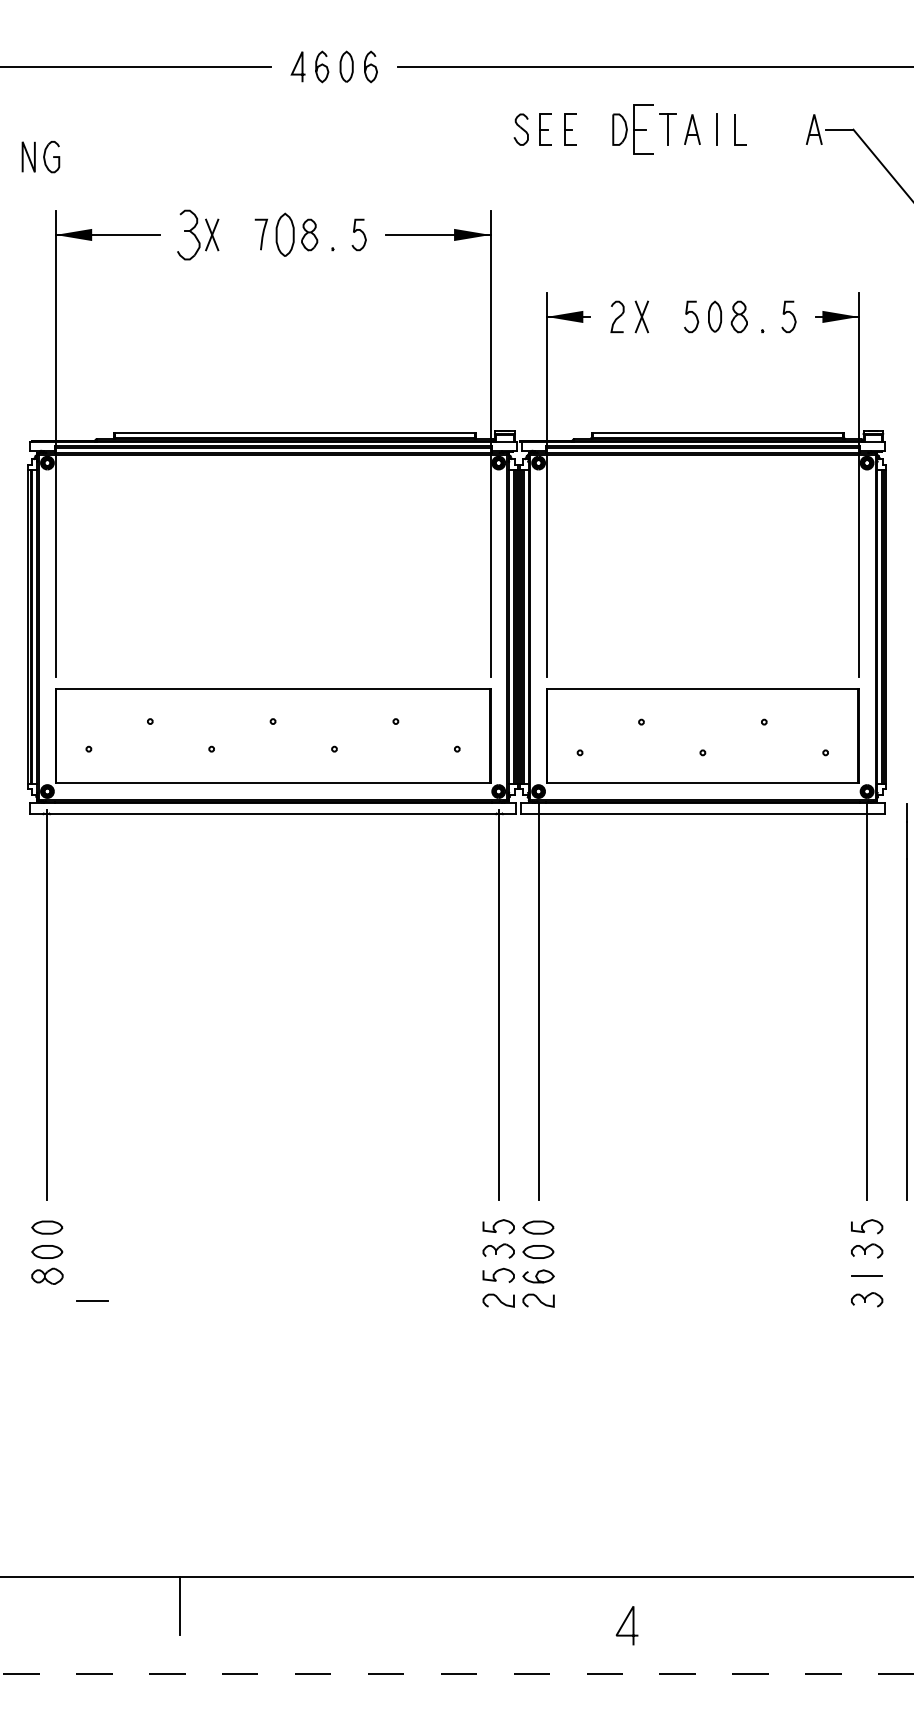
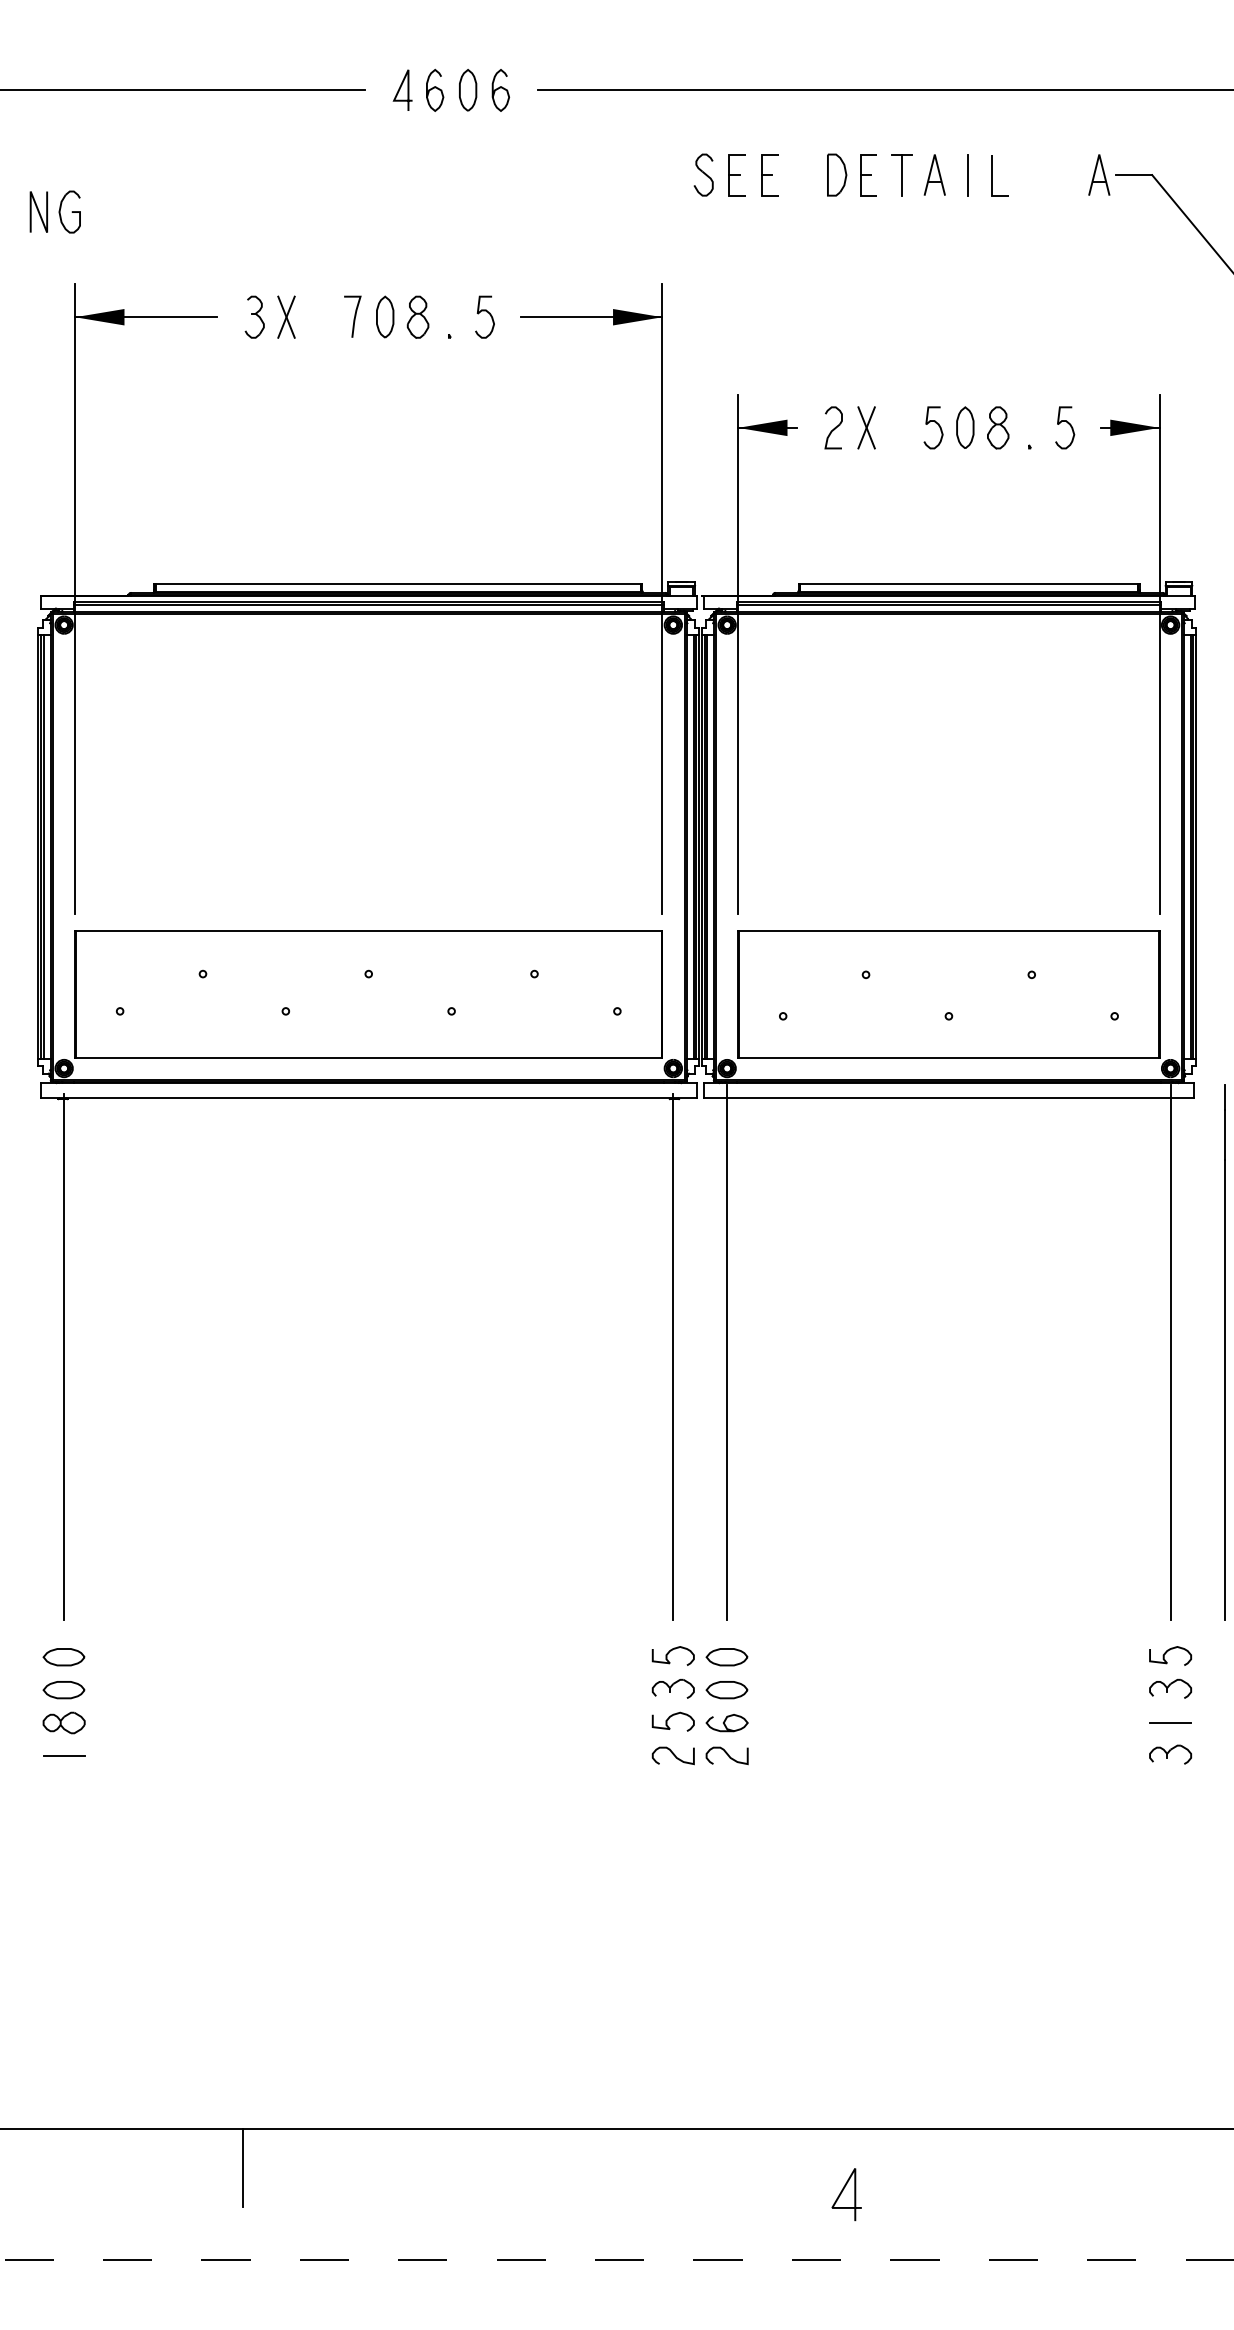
part: (643, 129) -> (868, 175), size x0.62
part: (188, 234) -> (254, 316), size x0.62
part: (285, 234) -> (385, 316), size x0.71
line: (92, 1300) -> (64, 1755), moved

